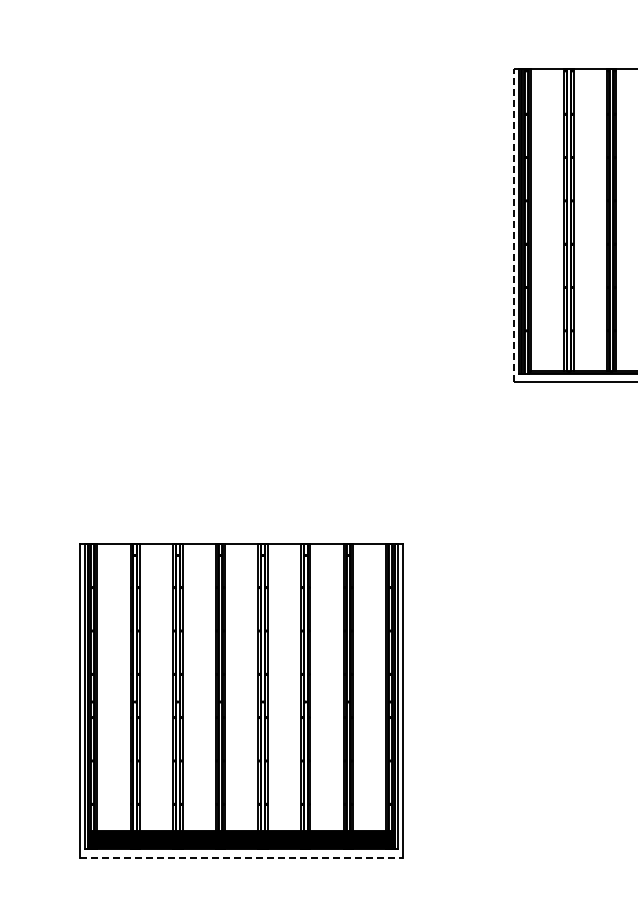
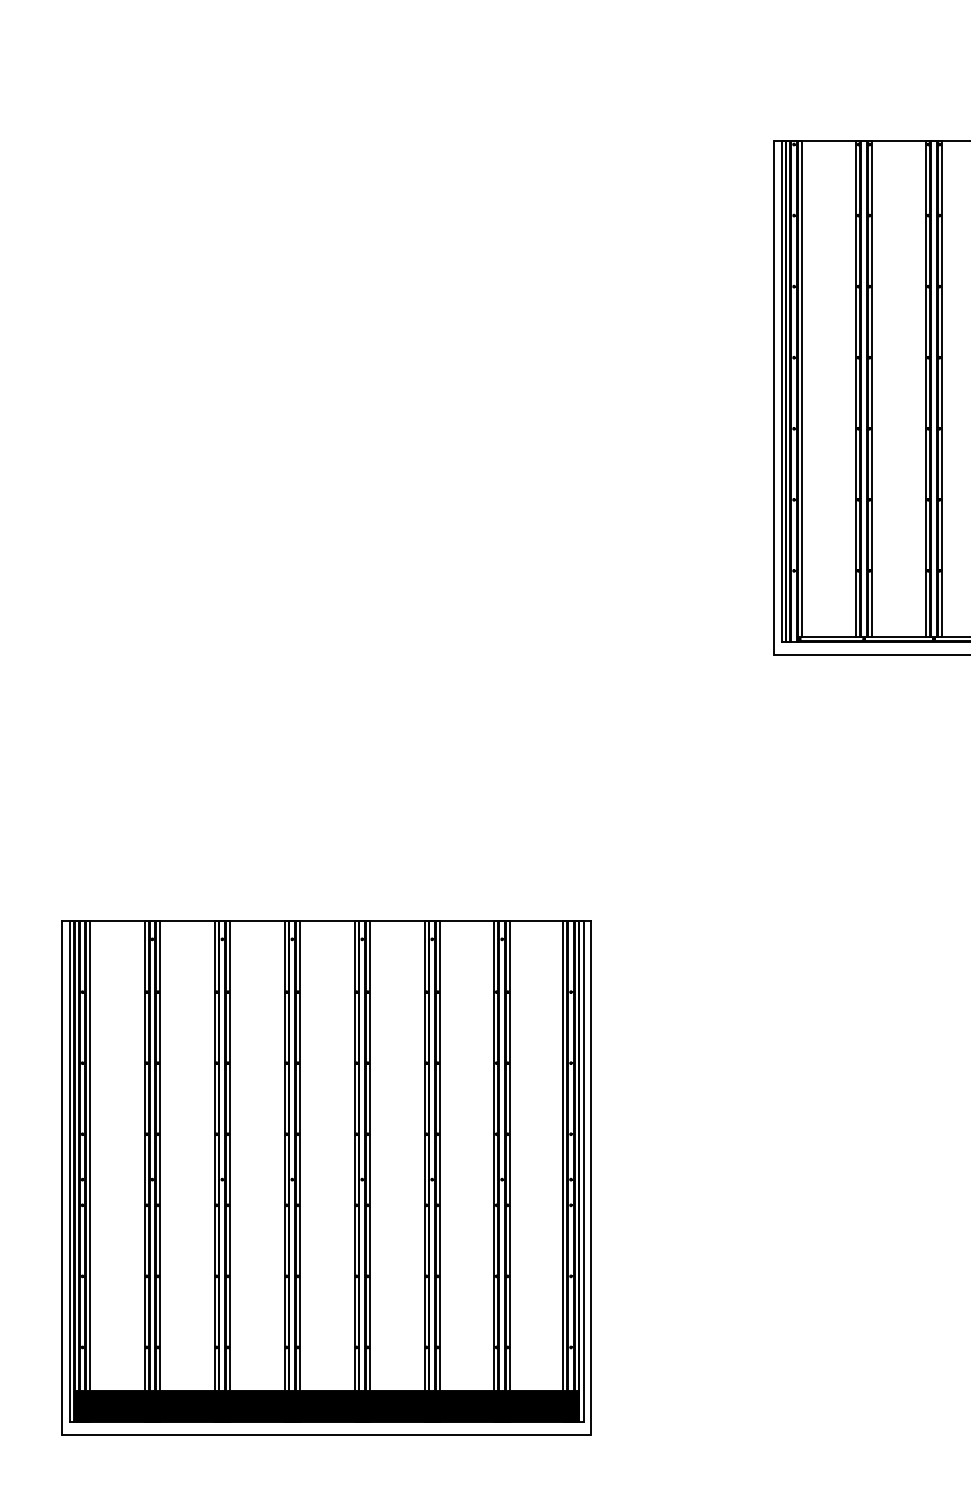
line: (513, 225) -> (772, 398), dashed -> solid
line: (241, 857) -> (326, 1434), dashed -> solid

